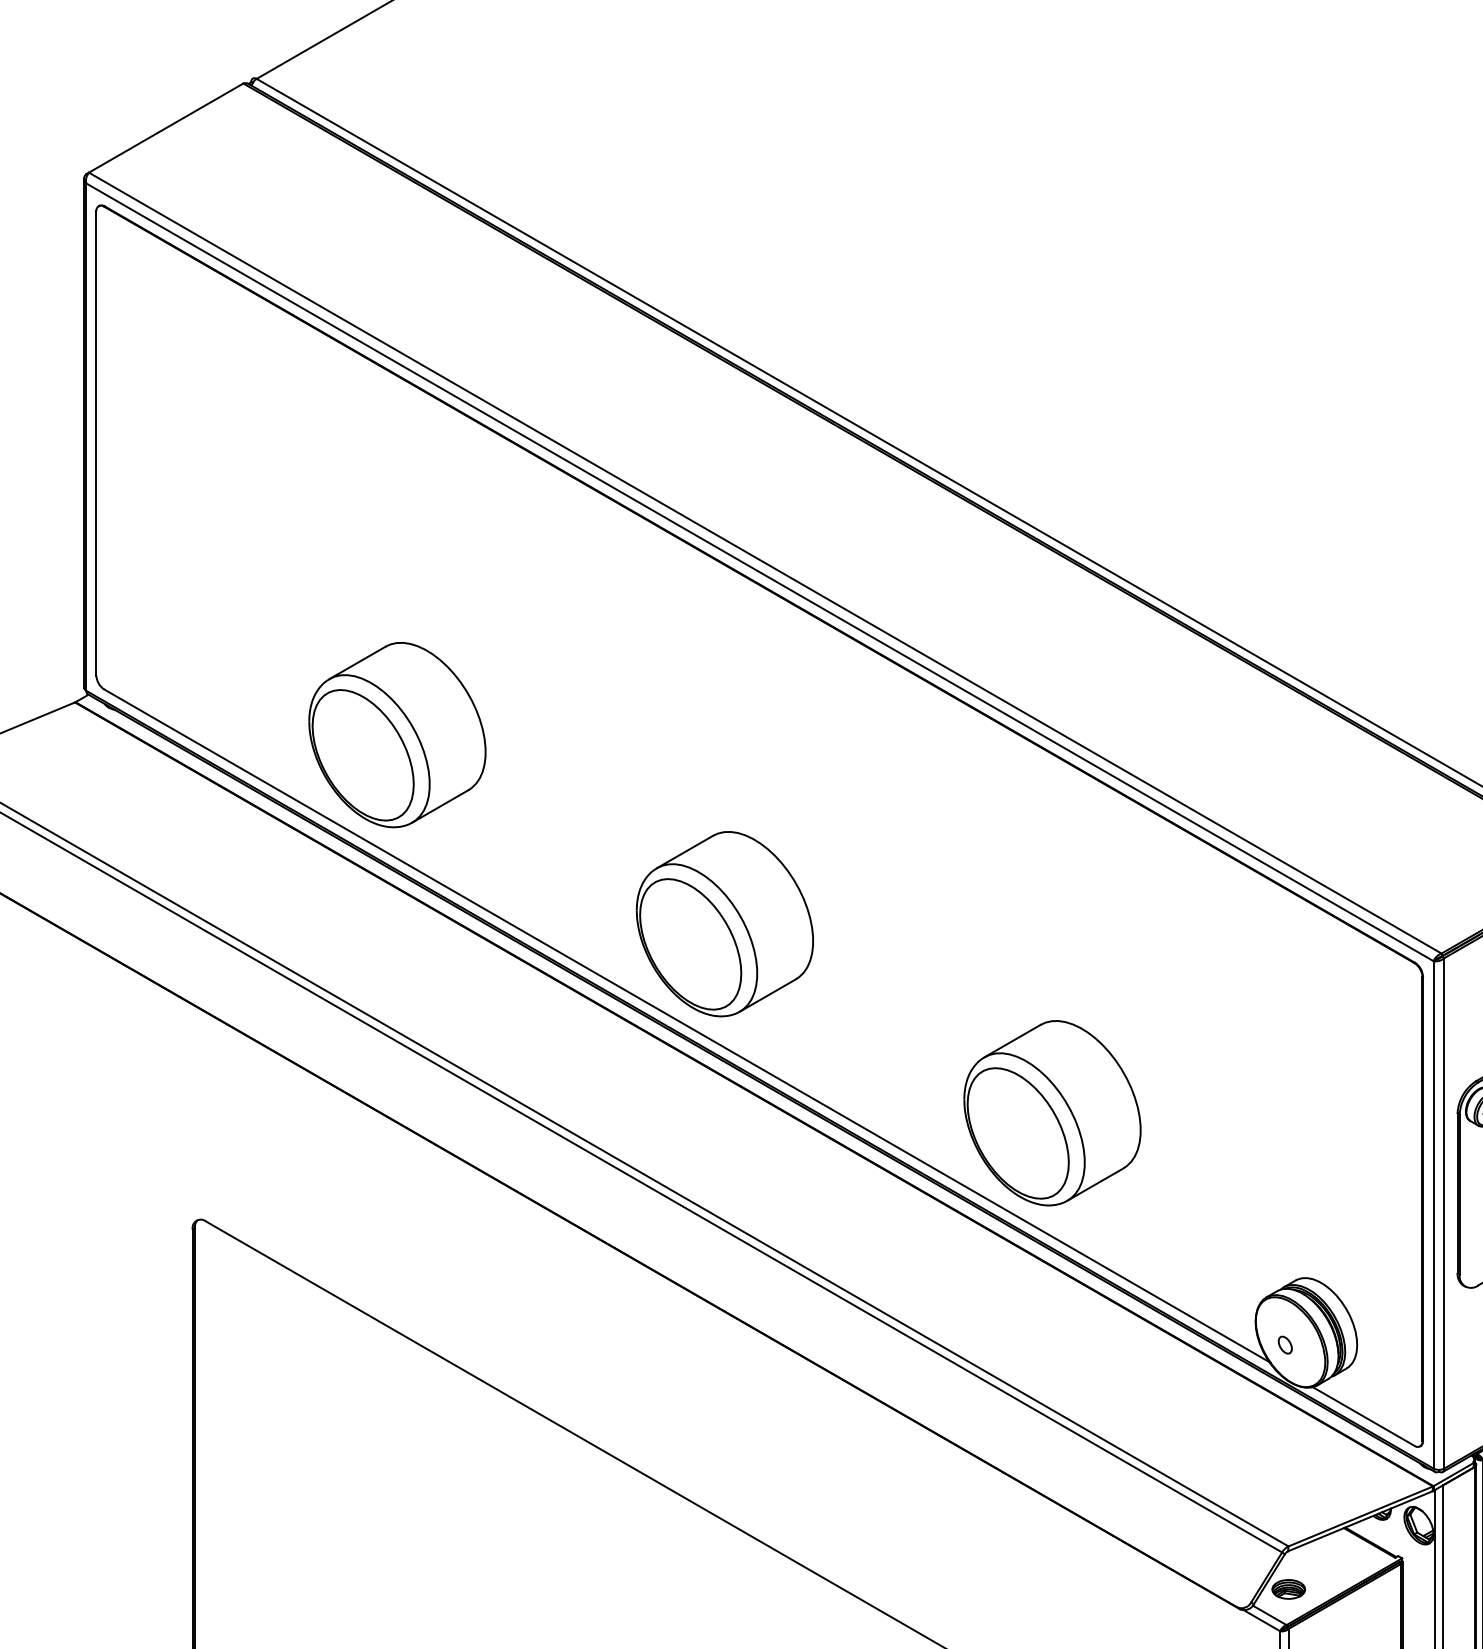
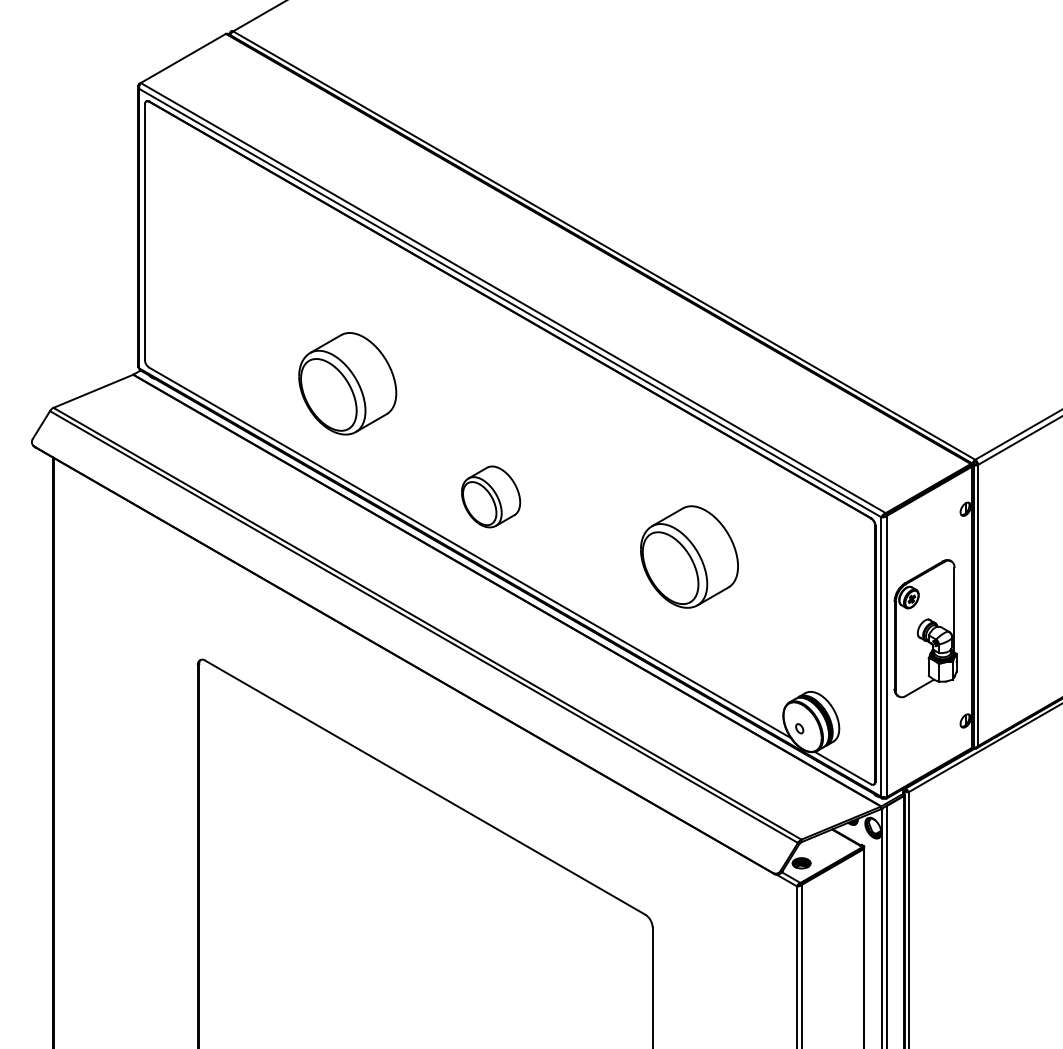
part: (397, 734) -> (347, 383), moved
part: (723, 923) -> (490, 496), size x0.6
part: (1052, 1112) -> (689, 556), moved

